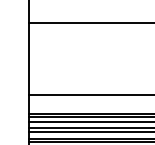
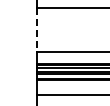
line: (29, 59) -> (37, 30), solid -> dashed

